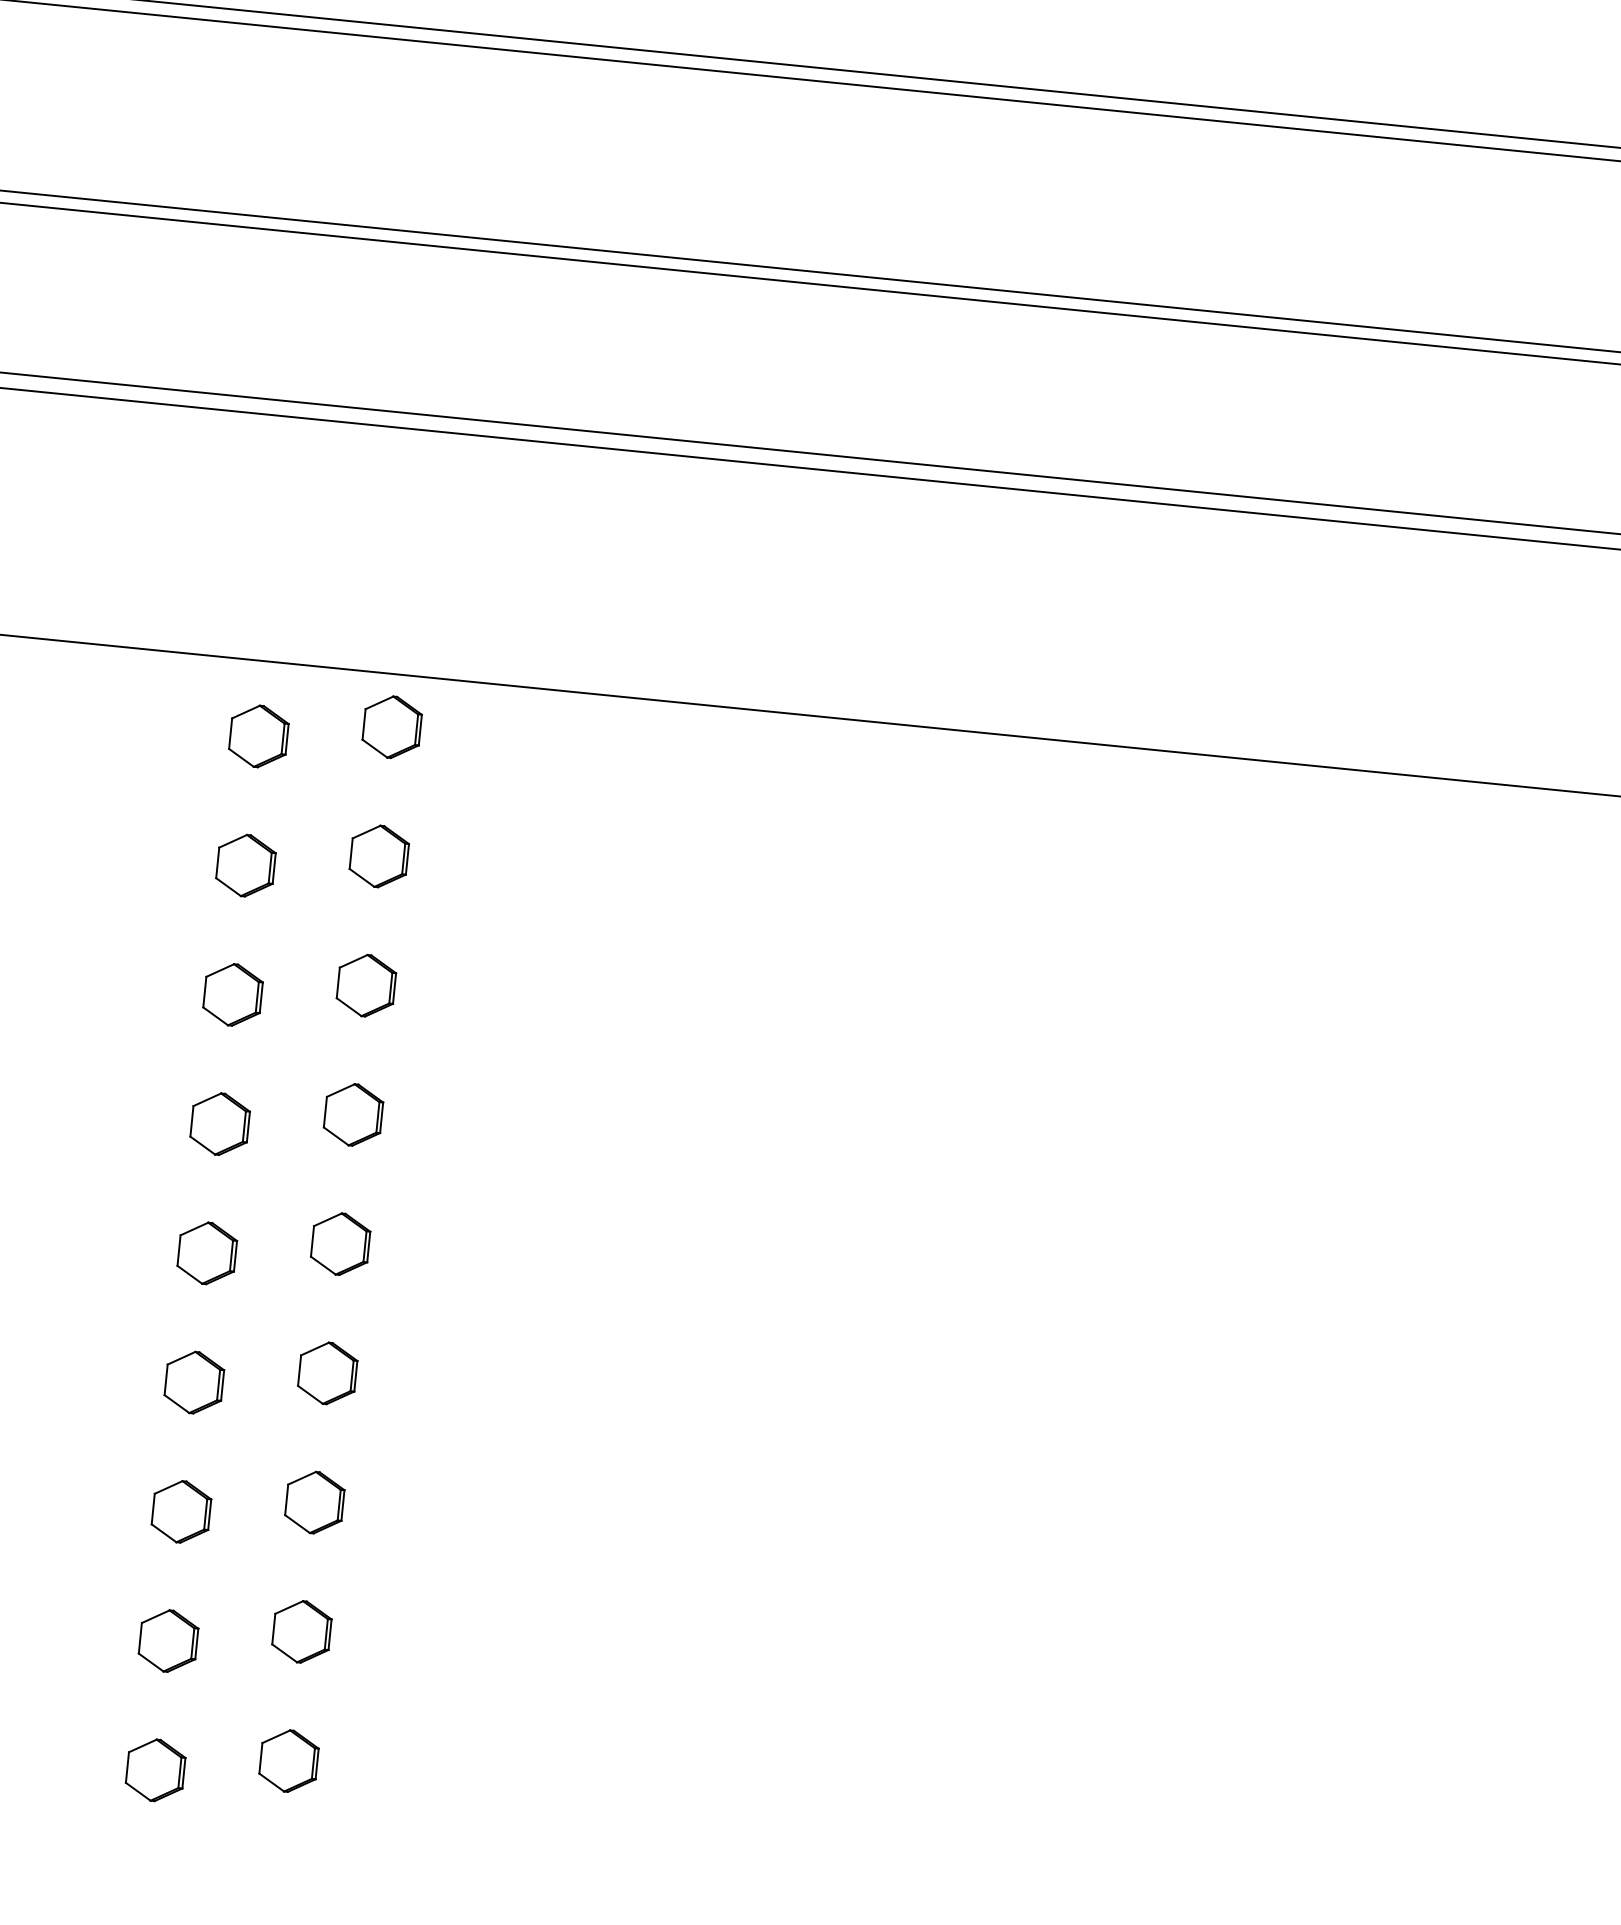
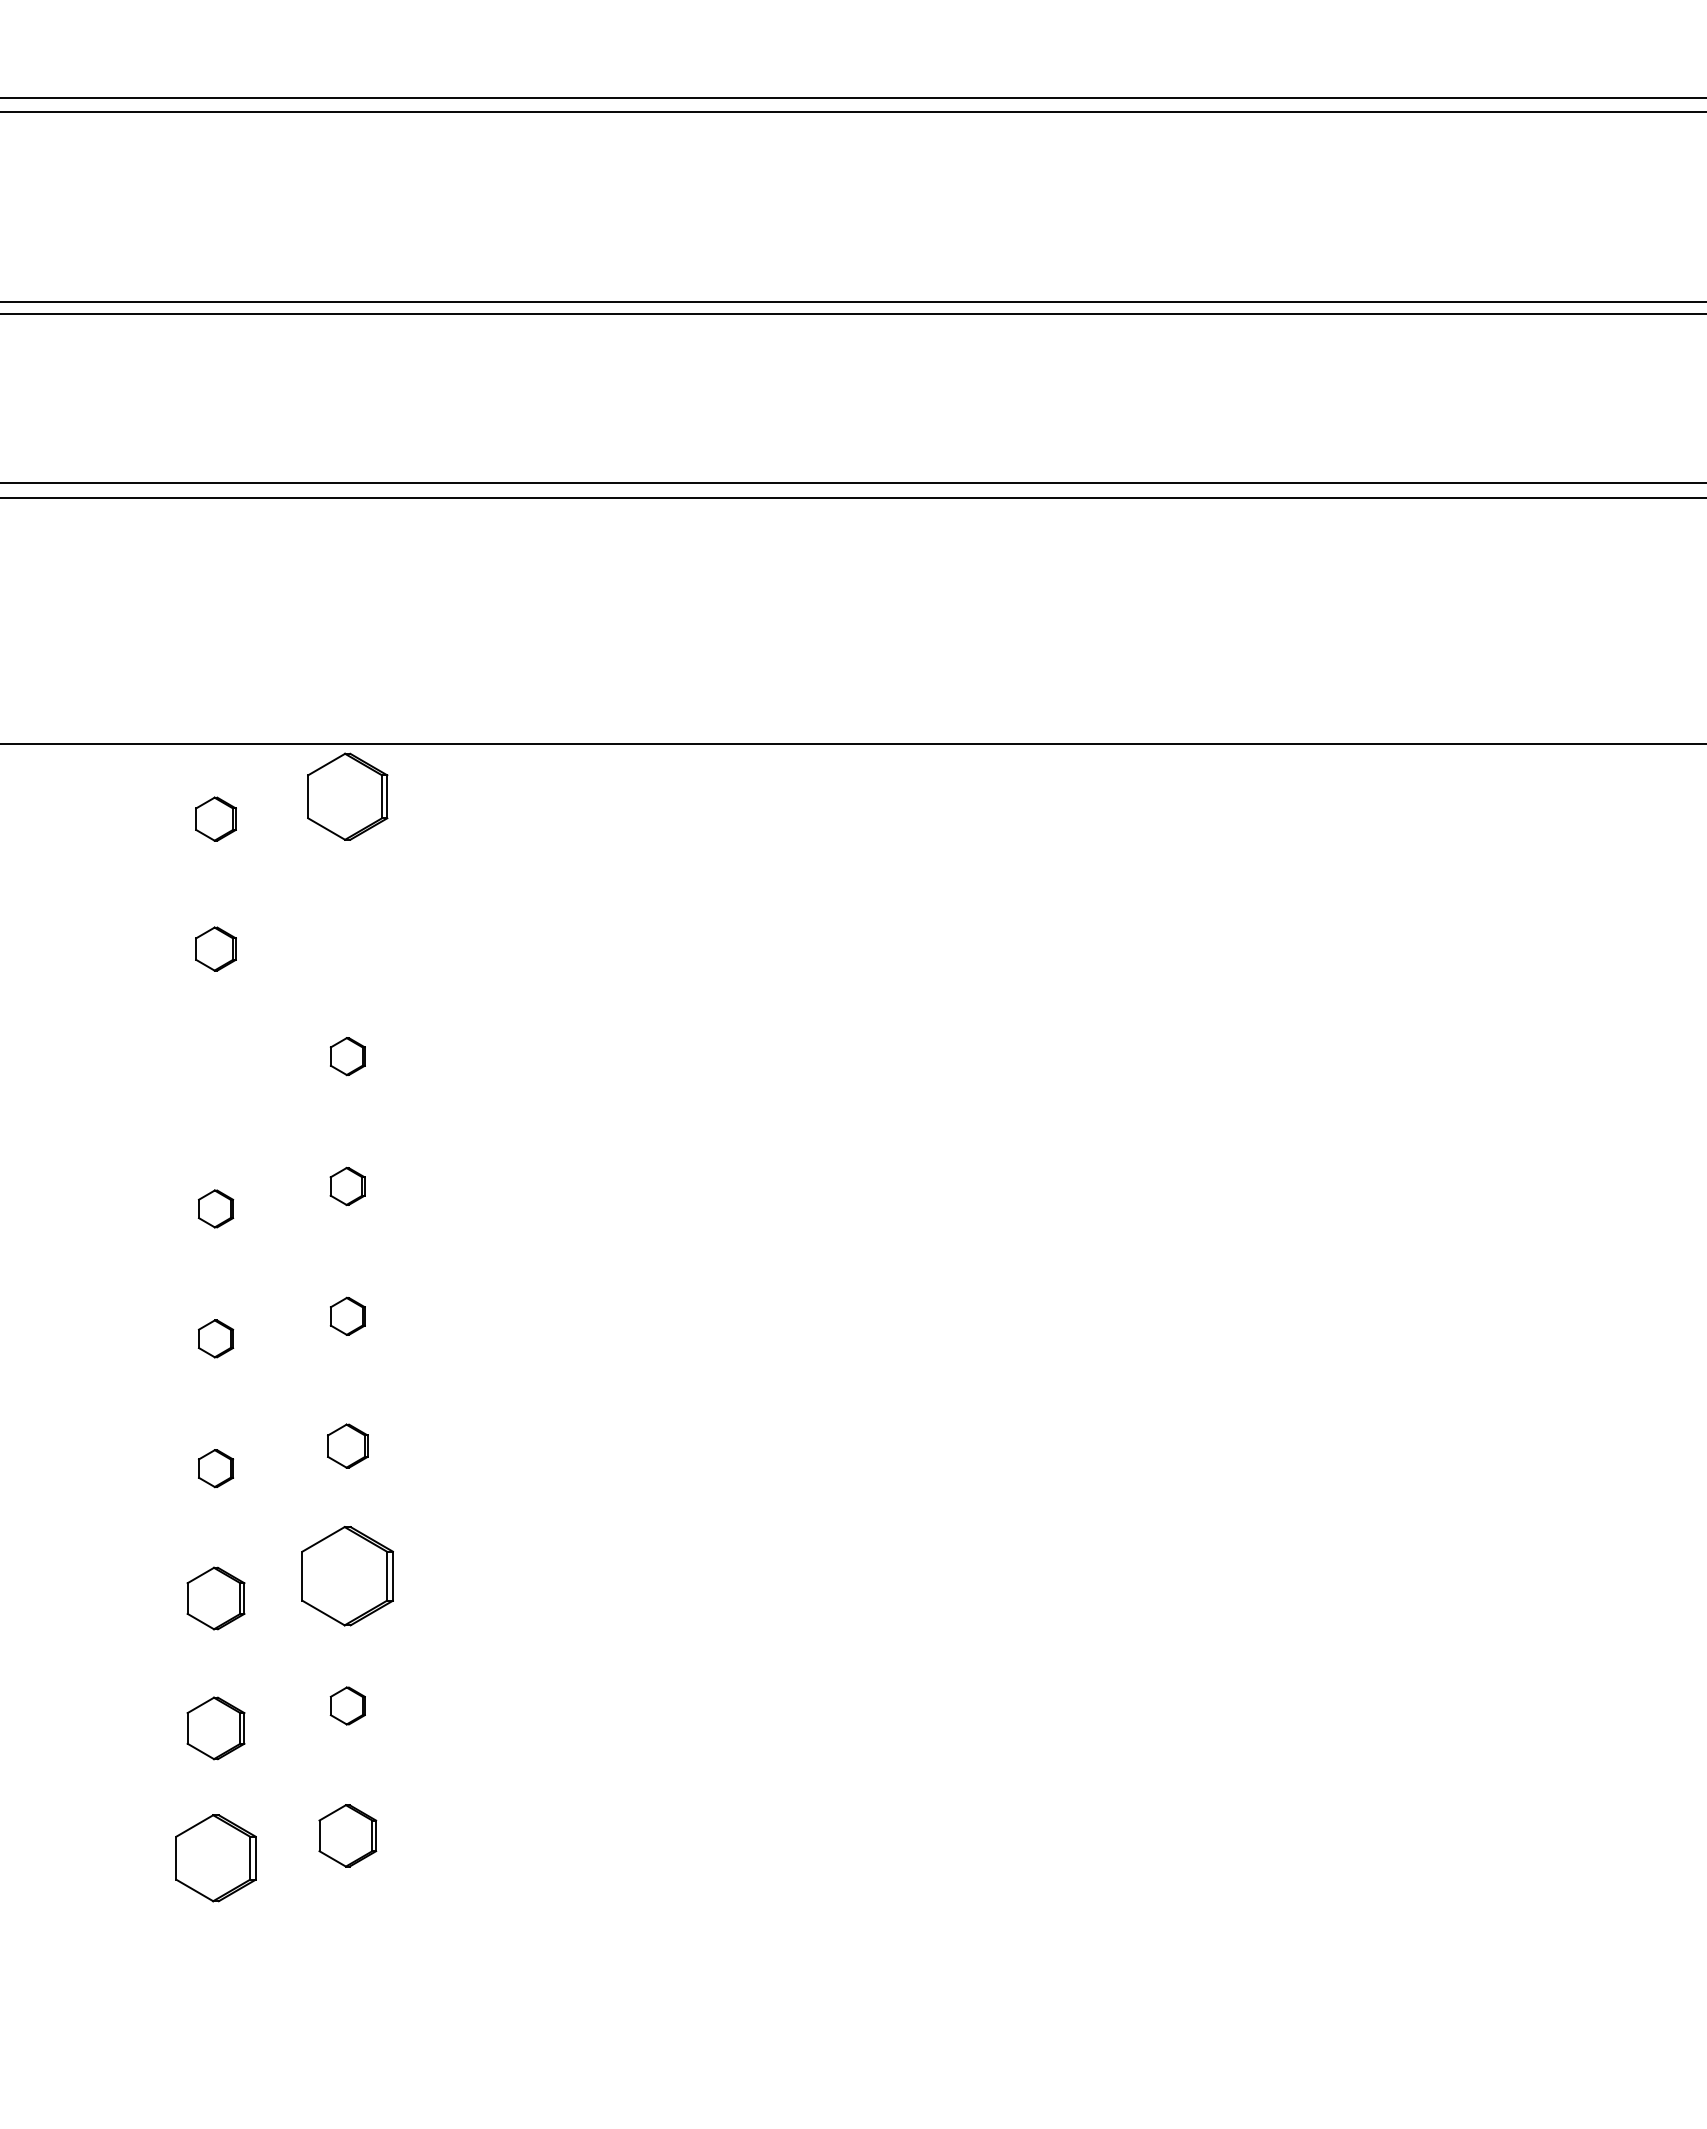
part: (391, 726) -> (347, 796), size x1.4
part: (258, 735) -> (215, 818), size x0.7
part: (379, 856) -> (347, 926), removed
part: (245, 865) -> (215, 948), size x0.7
part: (366, 985) -> (347, 1056), size x0.6
part: (232, 994) -> (215, 1078), removed
part: (353, 1114) -> (347, 1186), size x0.6
part: (219, 1123) -> (215, 1208), size x0.6
part: (340, 1244) -> (347, 1316), size x0.6
part: (206, 1253) -> (215, 1338), size x0.6
part: (327, 1372) -> (347, 1445), size x0.7
part: (193, 1382) -> (215, 1468), size x0.6
part: (314, 1502) -> (347, 1575), size x1.6
part: (301, 1631) -> (347, 1705), size x0.6
part: (155, 1770) -> (215, 1858), size x1.4

